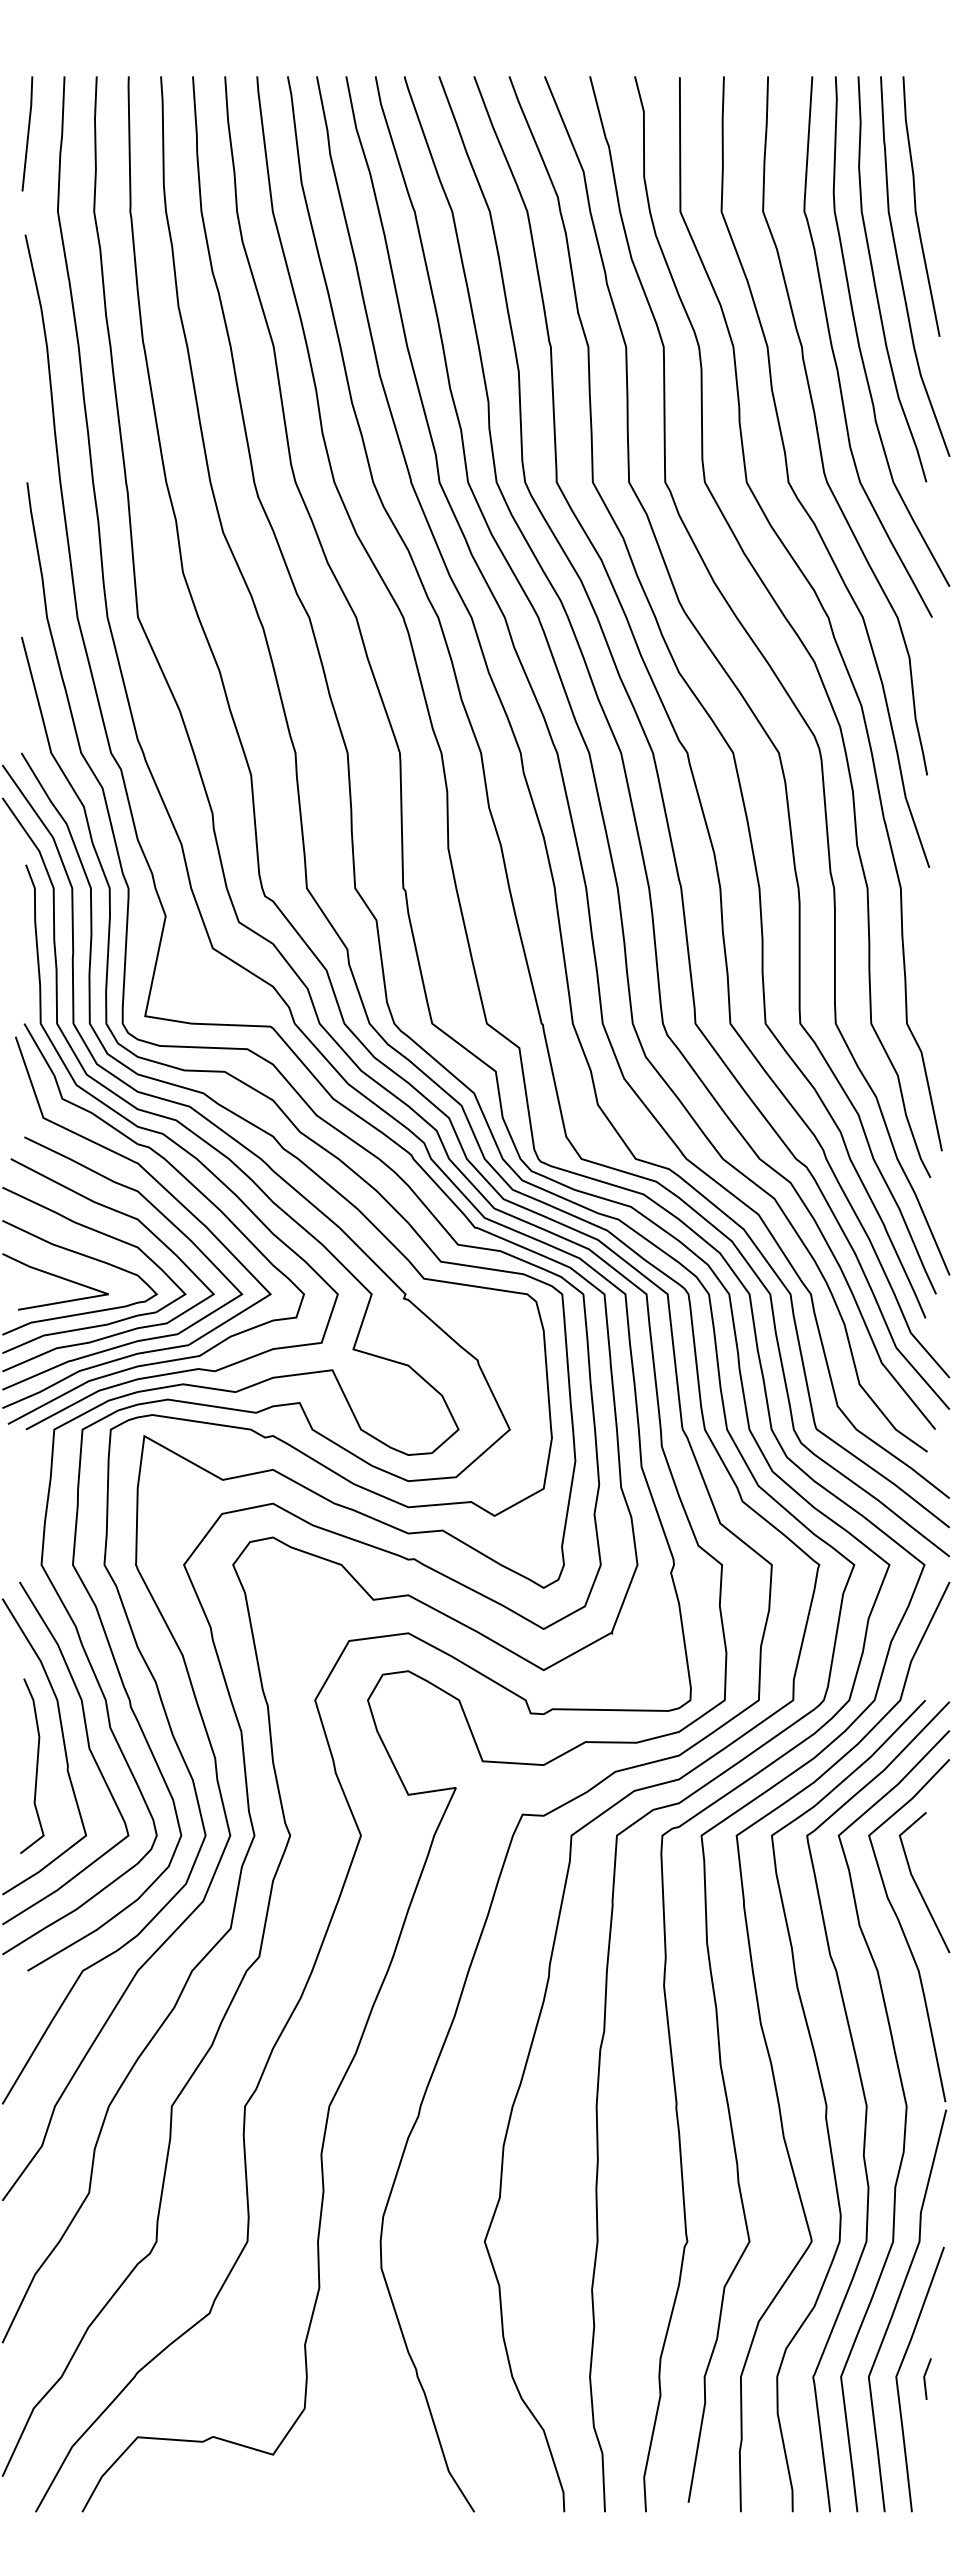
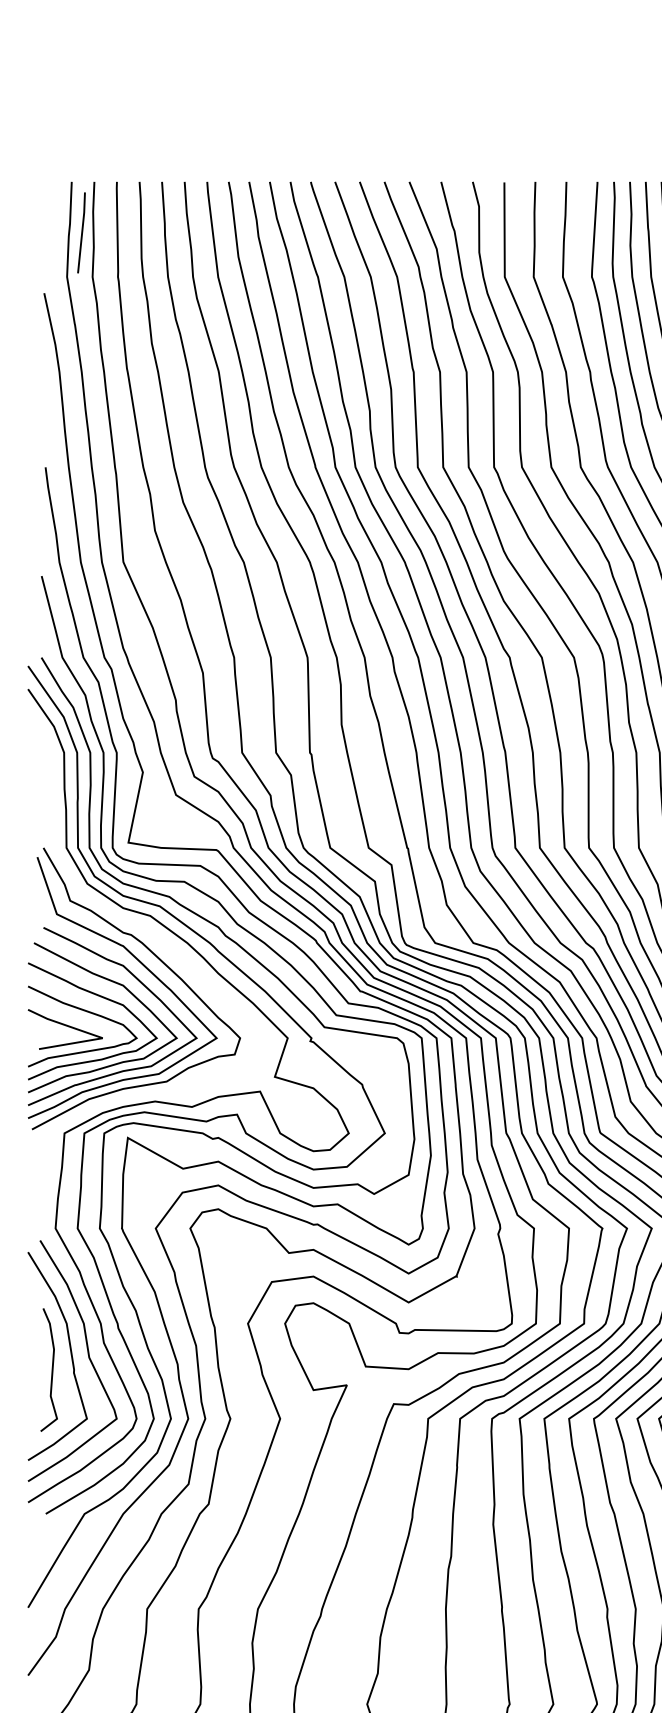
line: (27, 133) -> (81, 232), moved
curve: (181, 1147) -> (154, 935), removed

